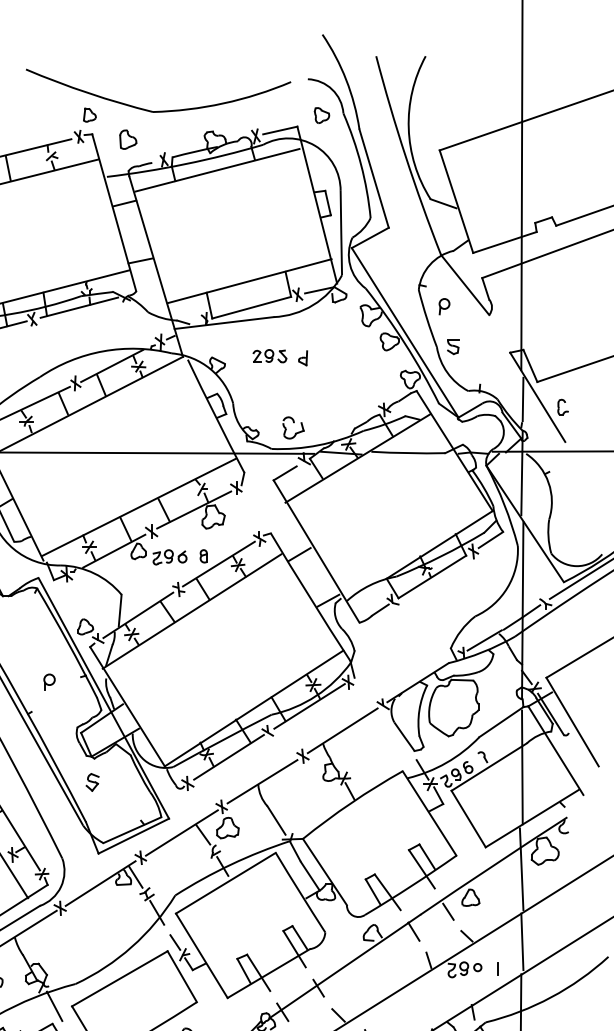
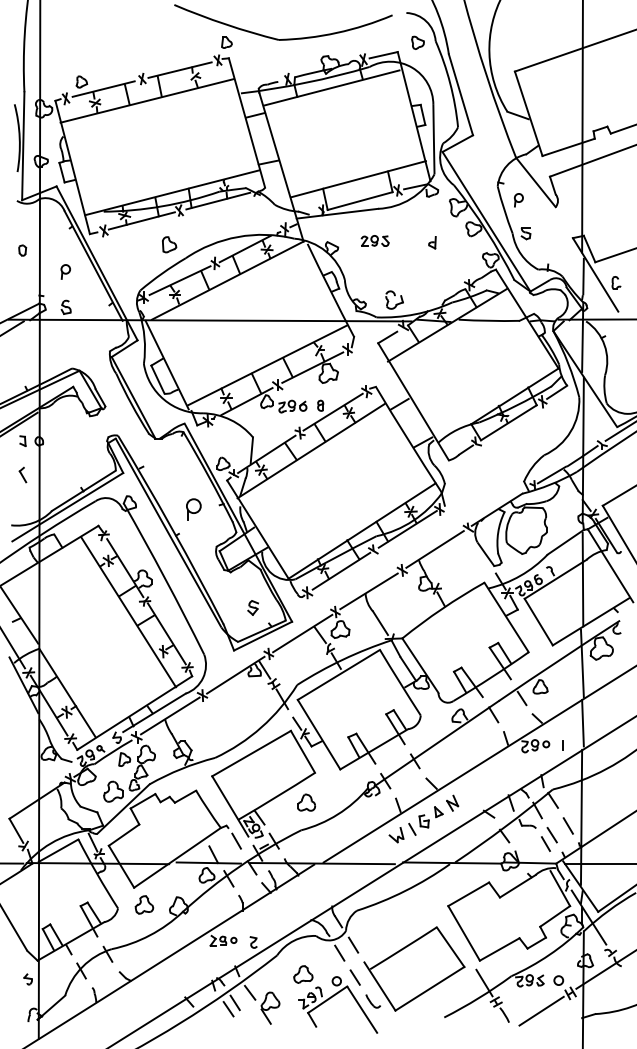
part: (128, 139) -> (169, 244), moved
part: (303, 358) -> (432, 242), moved
part: (49, 682) -> (193, 509), size x1.6
part: (91, 781) -> (252, 607), moved
line: (54, 1006) -> (197, 776), removed

